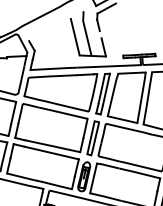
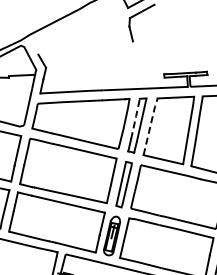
part: (88, 34) -> (117, 45), removed
line: (101, 88) -> (135, 118), solid -> dashed
line: (112, 94) -> (150, 126), solid -> dashed

